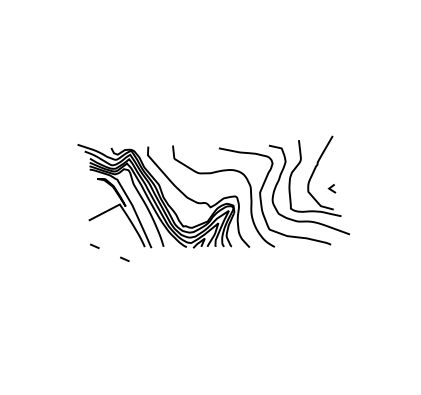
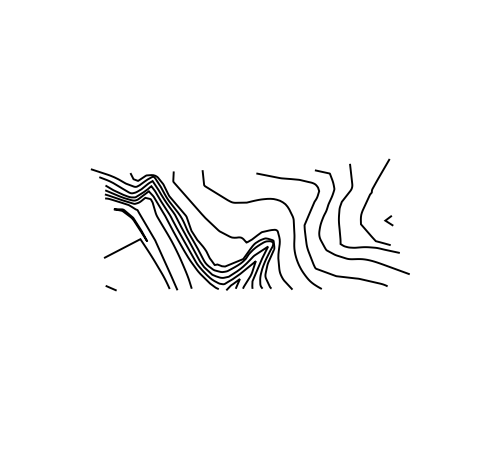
curve: (124, 258) -> (145, 302), removed

